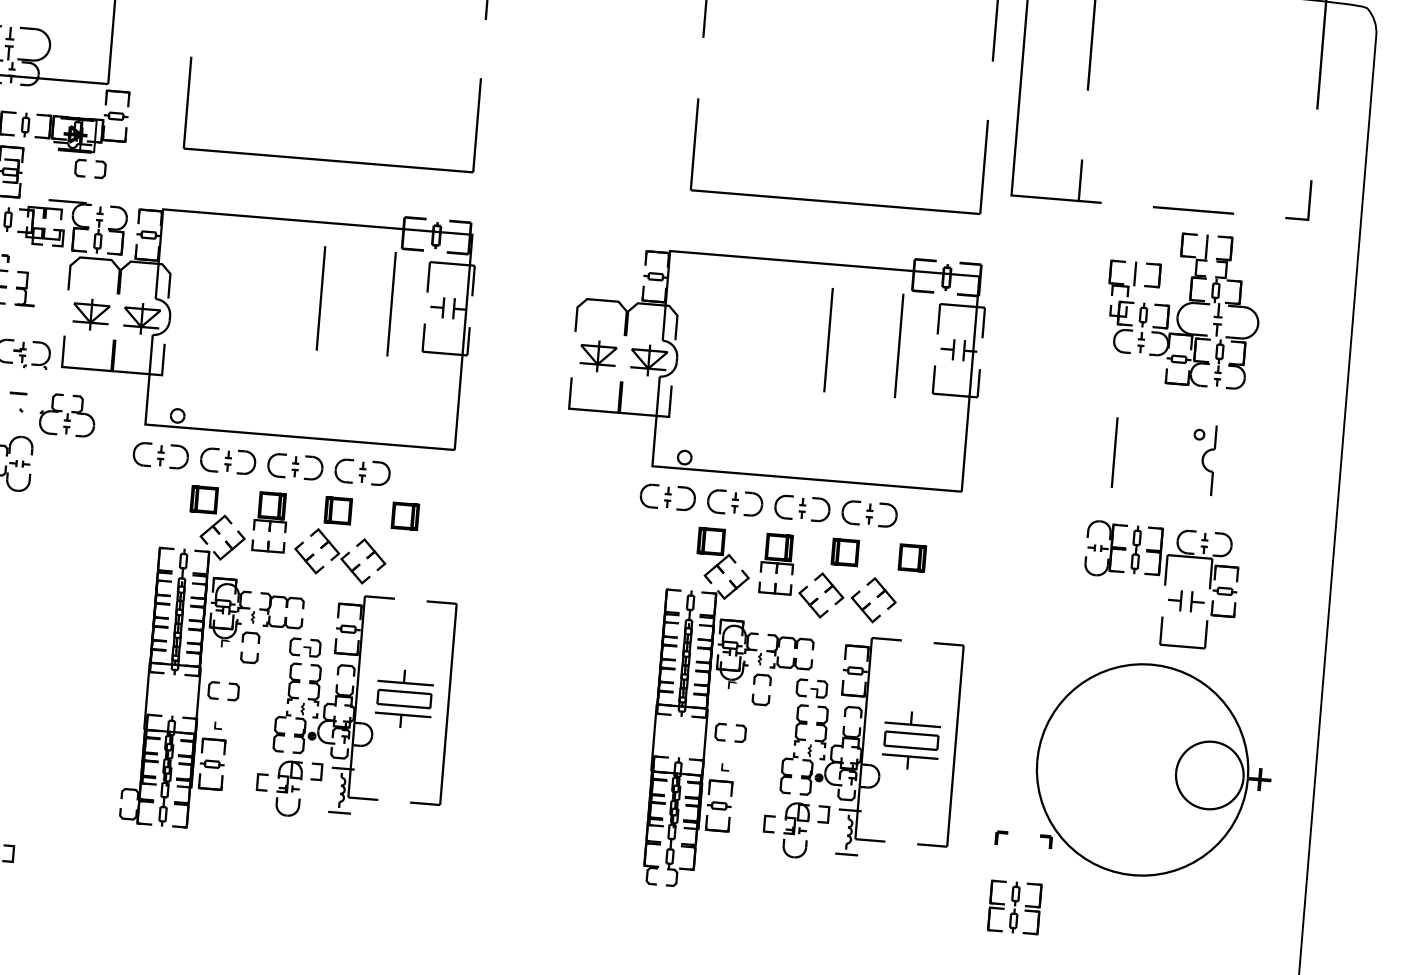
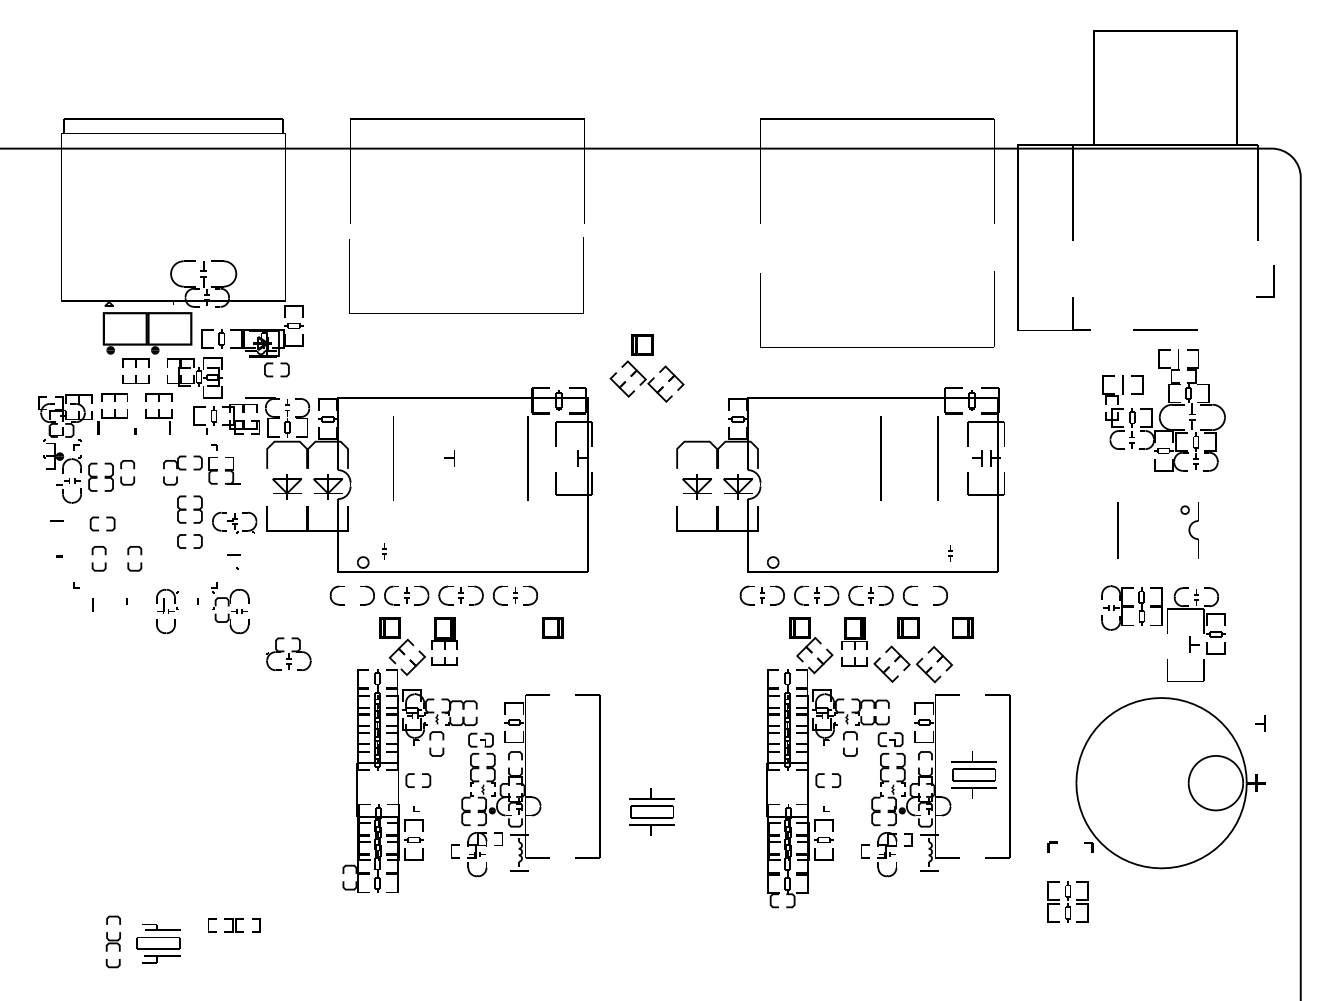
part: (328, 160) -> (466, 313), moved
line: (1308, 200) -> (1273, 281), moved
line: (320, 298) -> (393, 458), moved
part: (437, 307) -> (449, 458), moved
part: (67, 415) -> (288, 654), moved
part: (161, 455) -> (384, 551), moved
part: (869, 513) -> (950, 553), moved
part: (334, 545) -> (641, 373), moved
part: (1175, 599) -> (1260, 723), moved
part: (403, 698) -> (651, 811), moved

